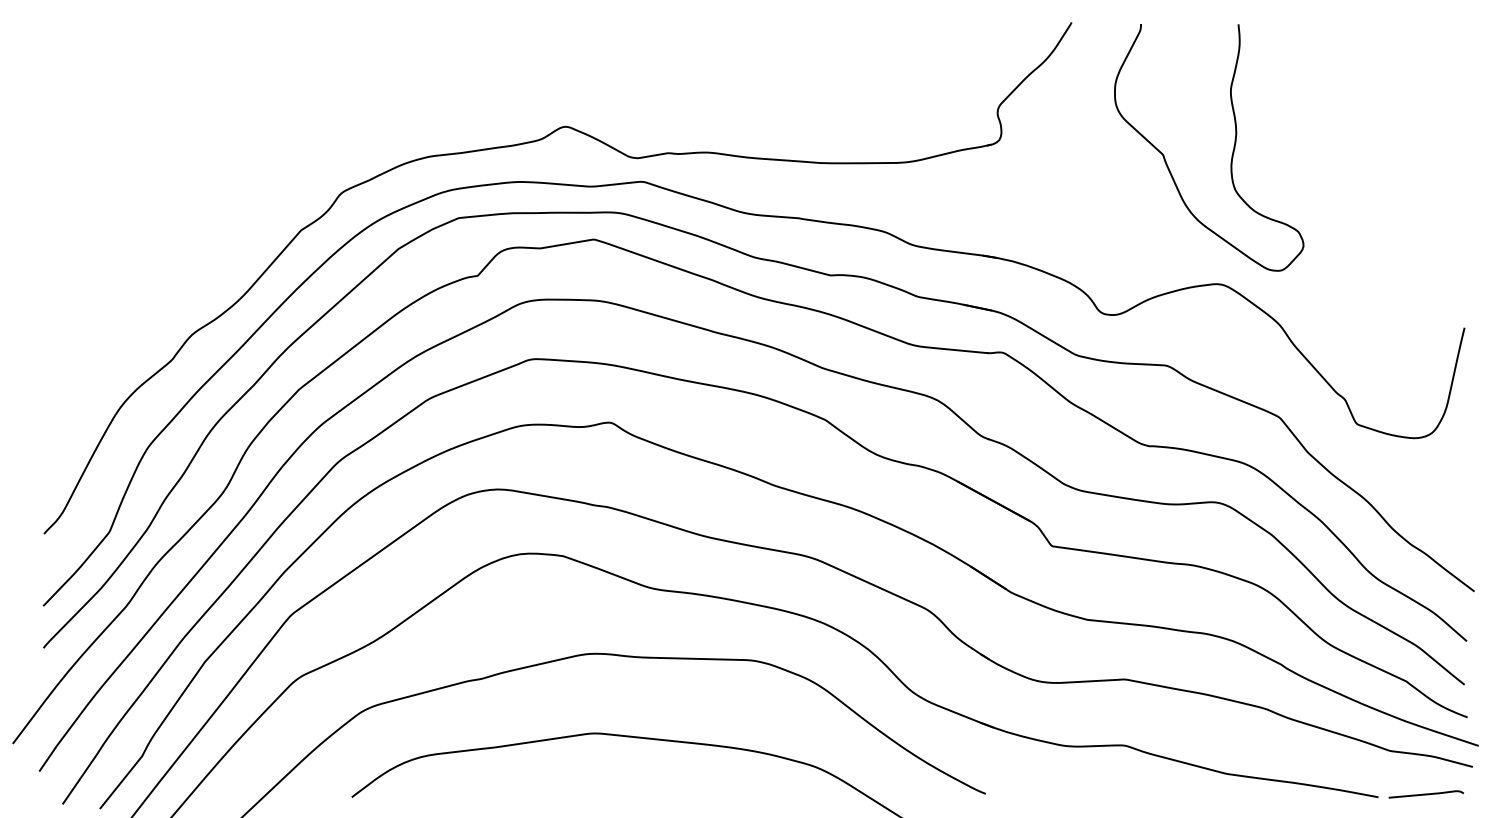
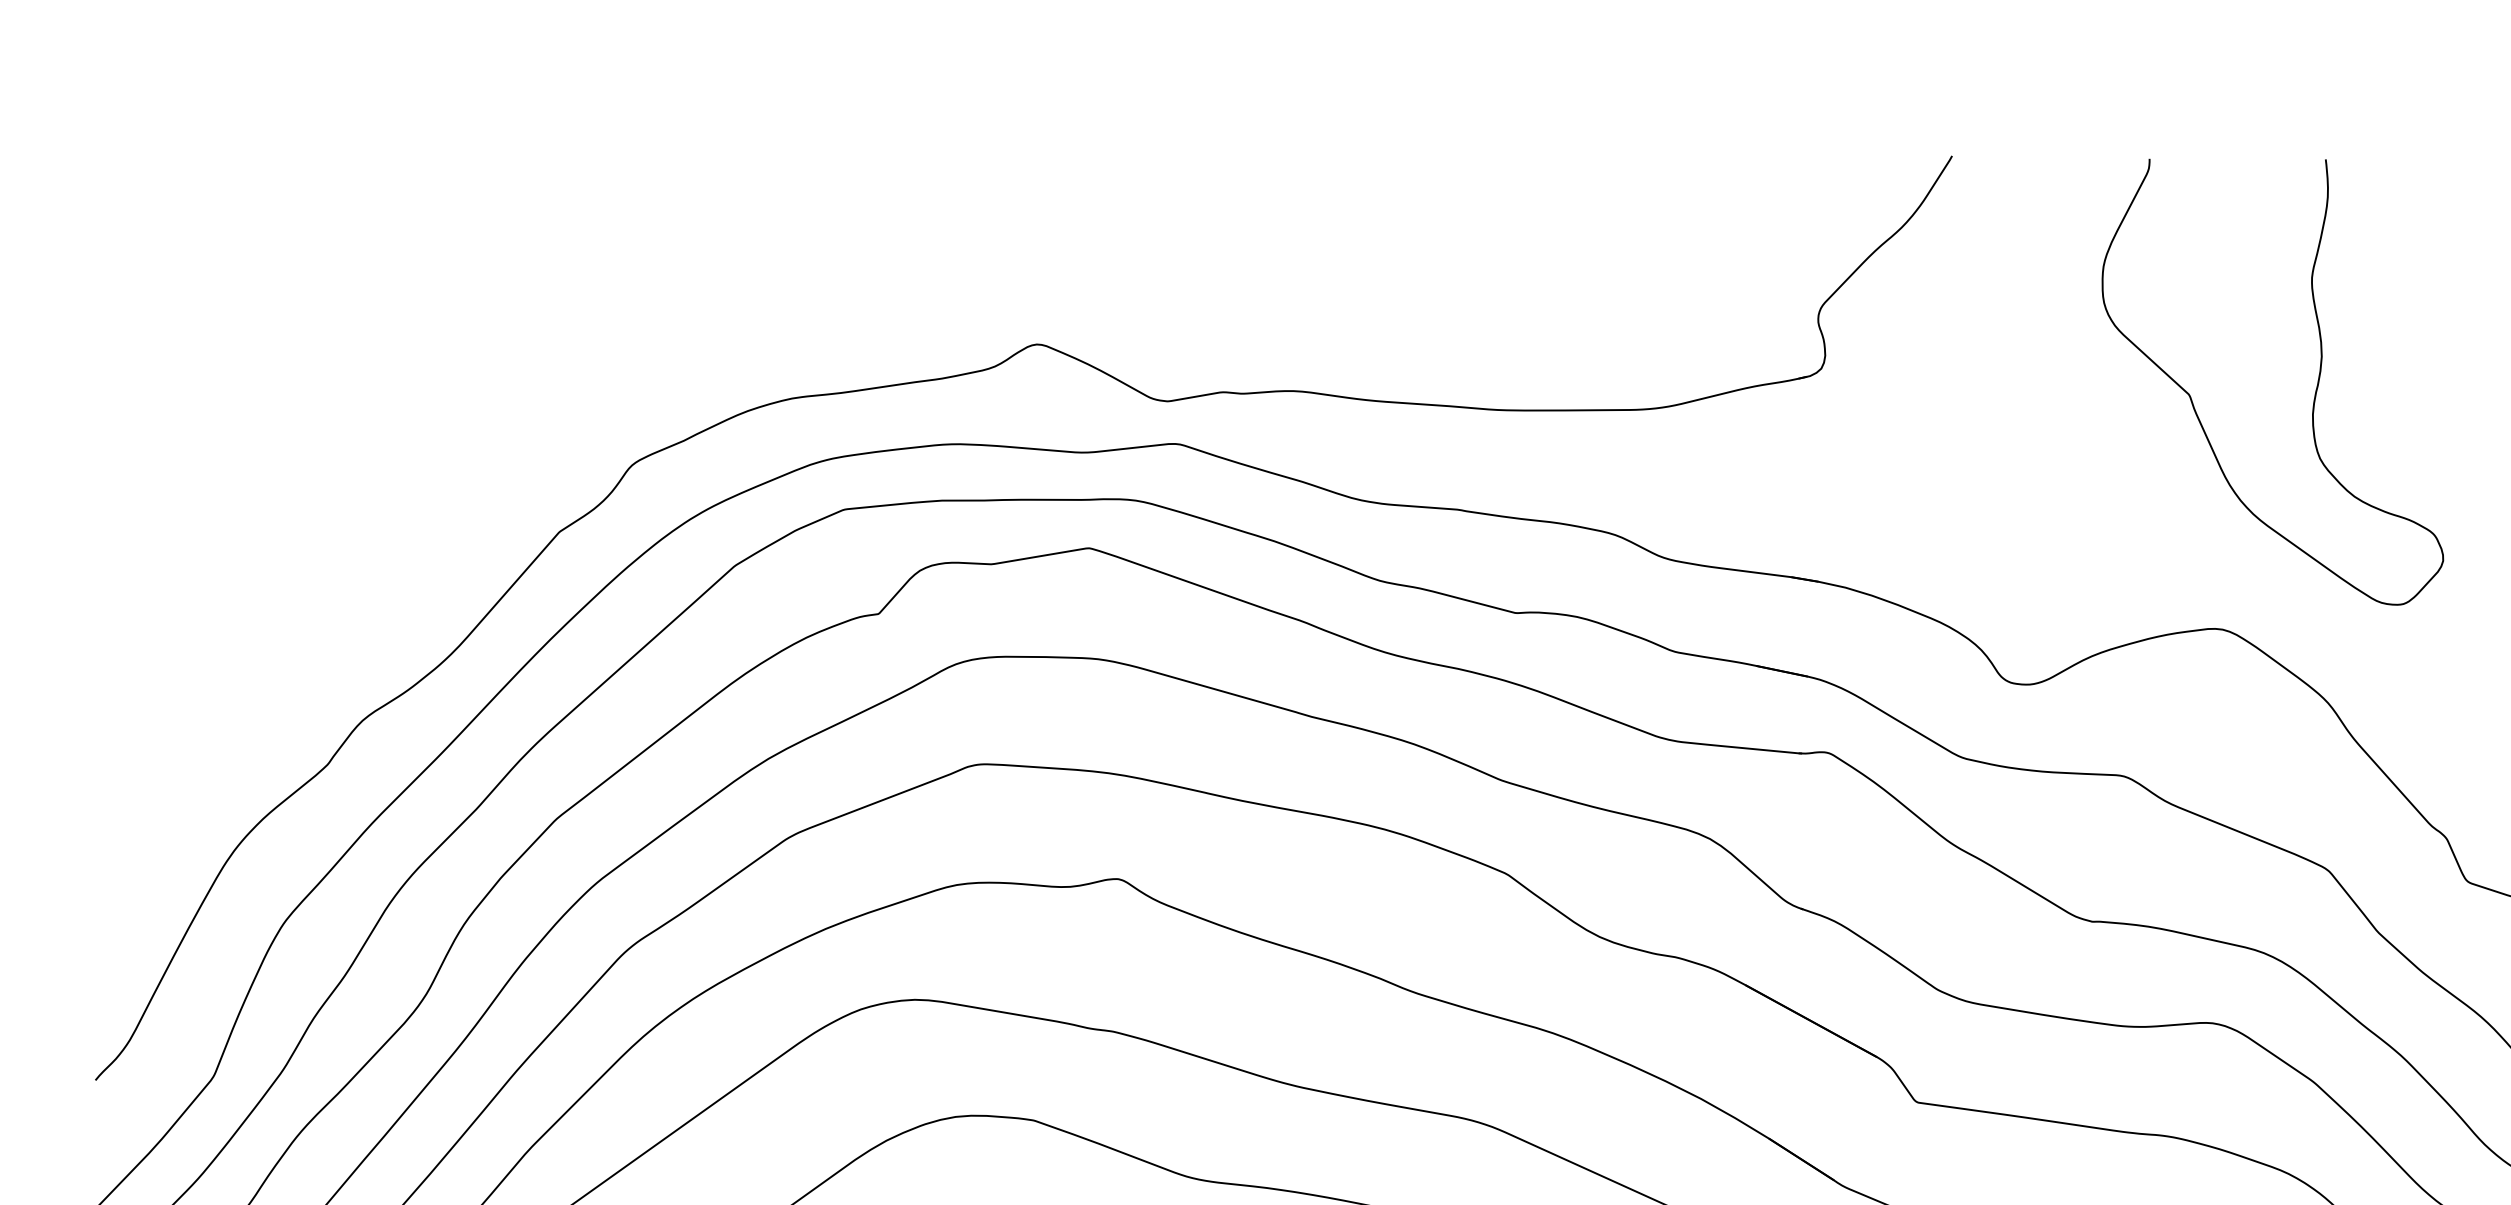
curve: (1232, 150) -> (2314, 387), moved

